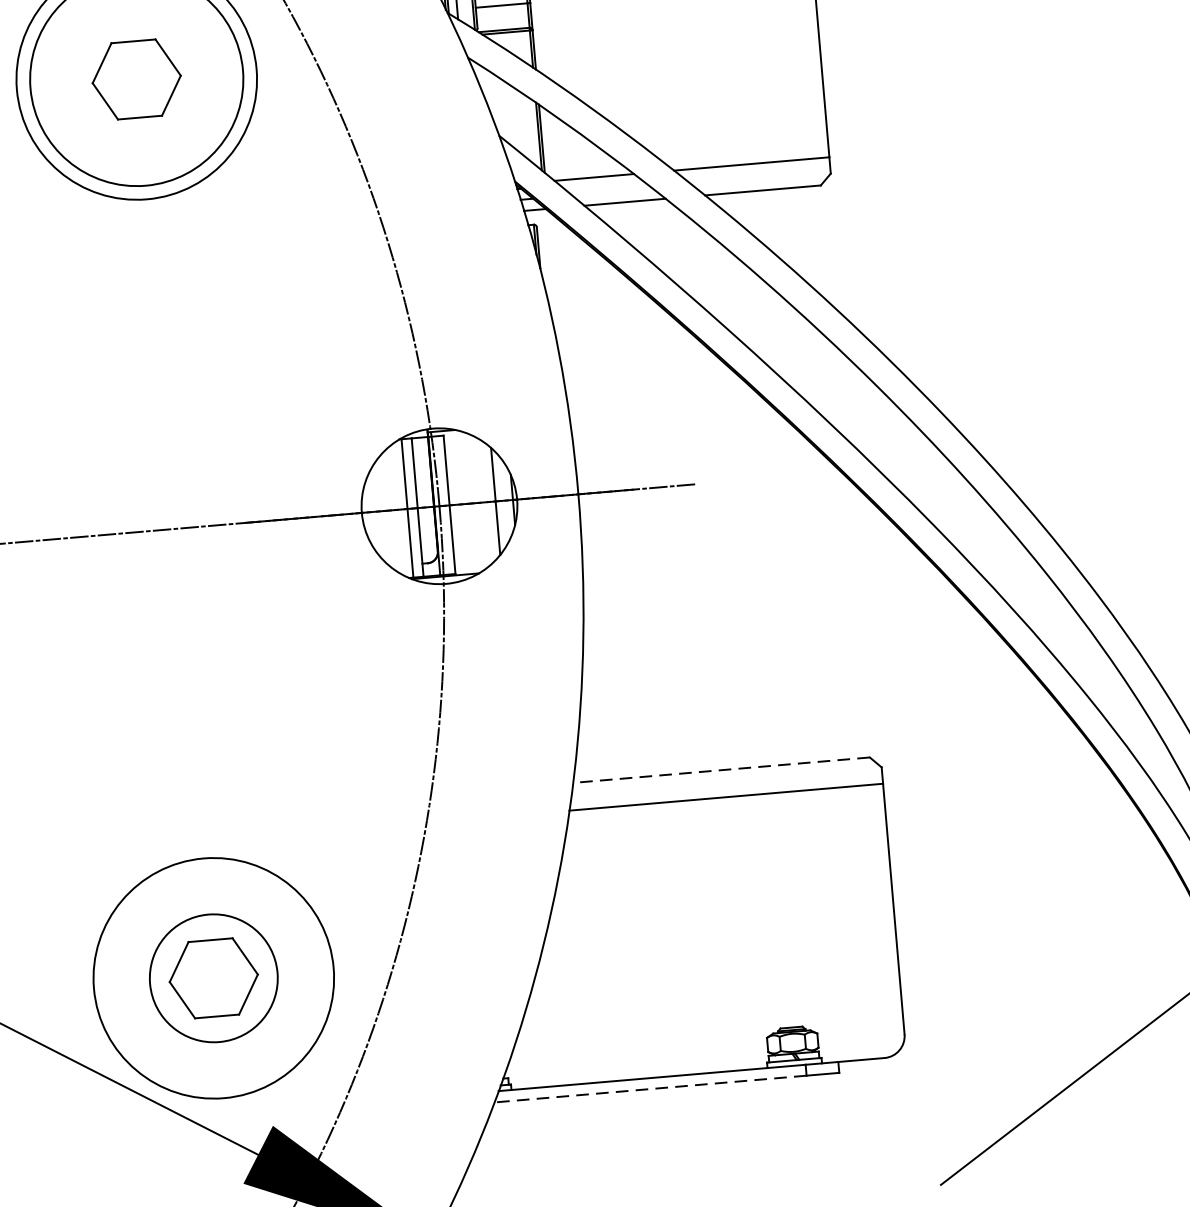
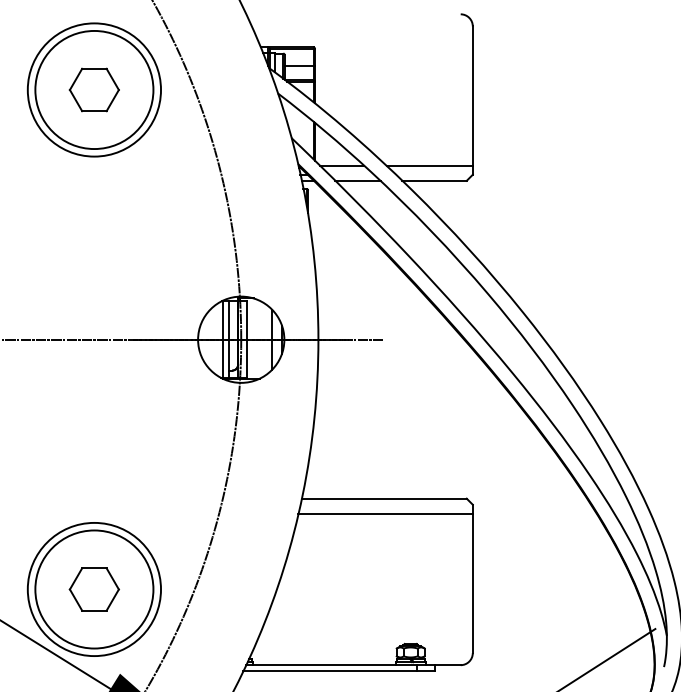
line: (719, 769) -> (383, 498), dashed -> solid
circle: (213, 978) -> (94, 589), size x1.67
line: (651, 1089) -> (330, 671), dashed -> solid

